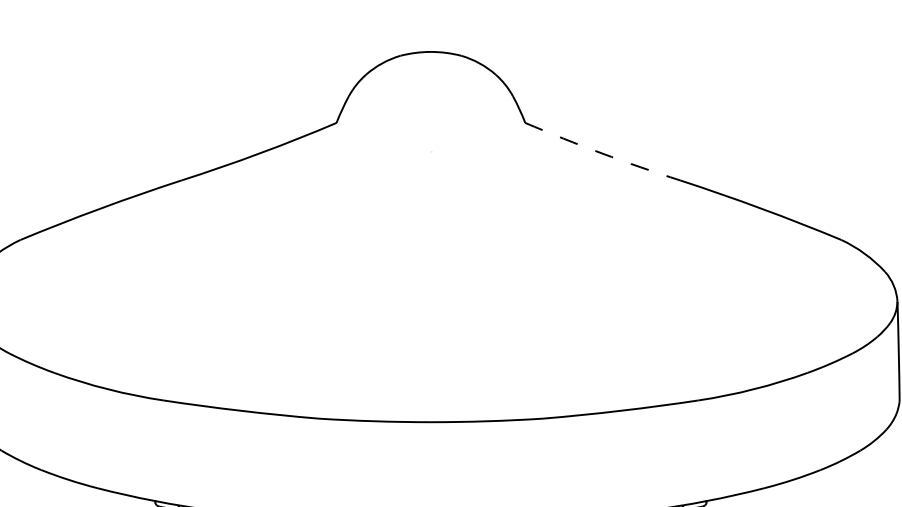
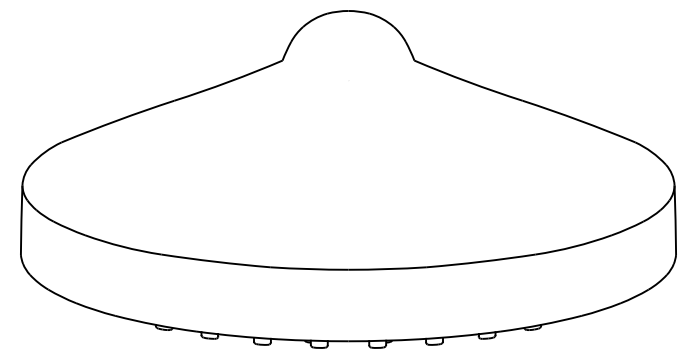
arc: (602, 152) -> (468, 81), dashed -> solid

